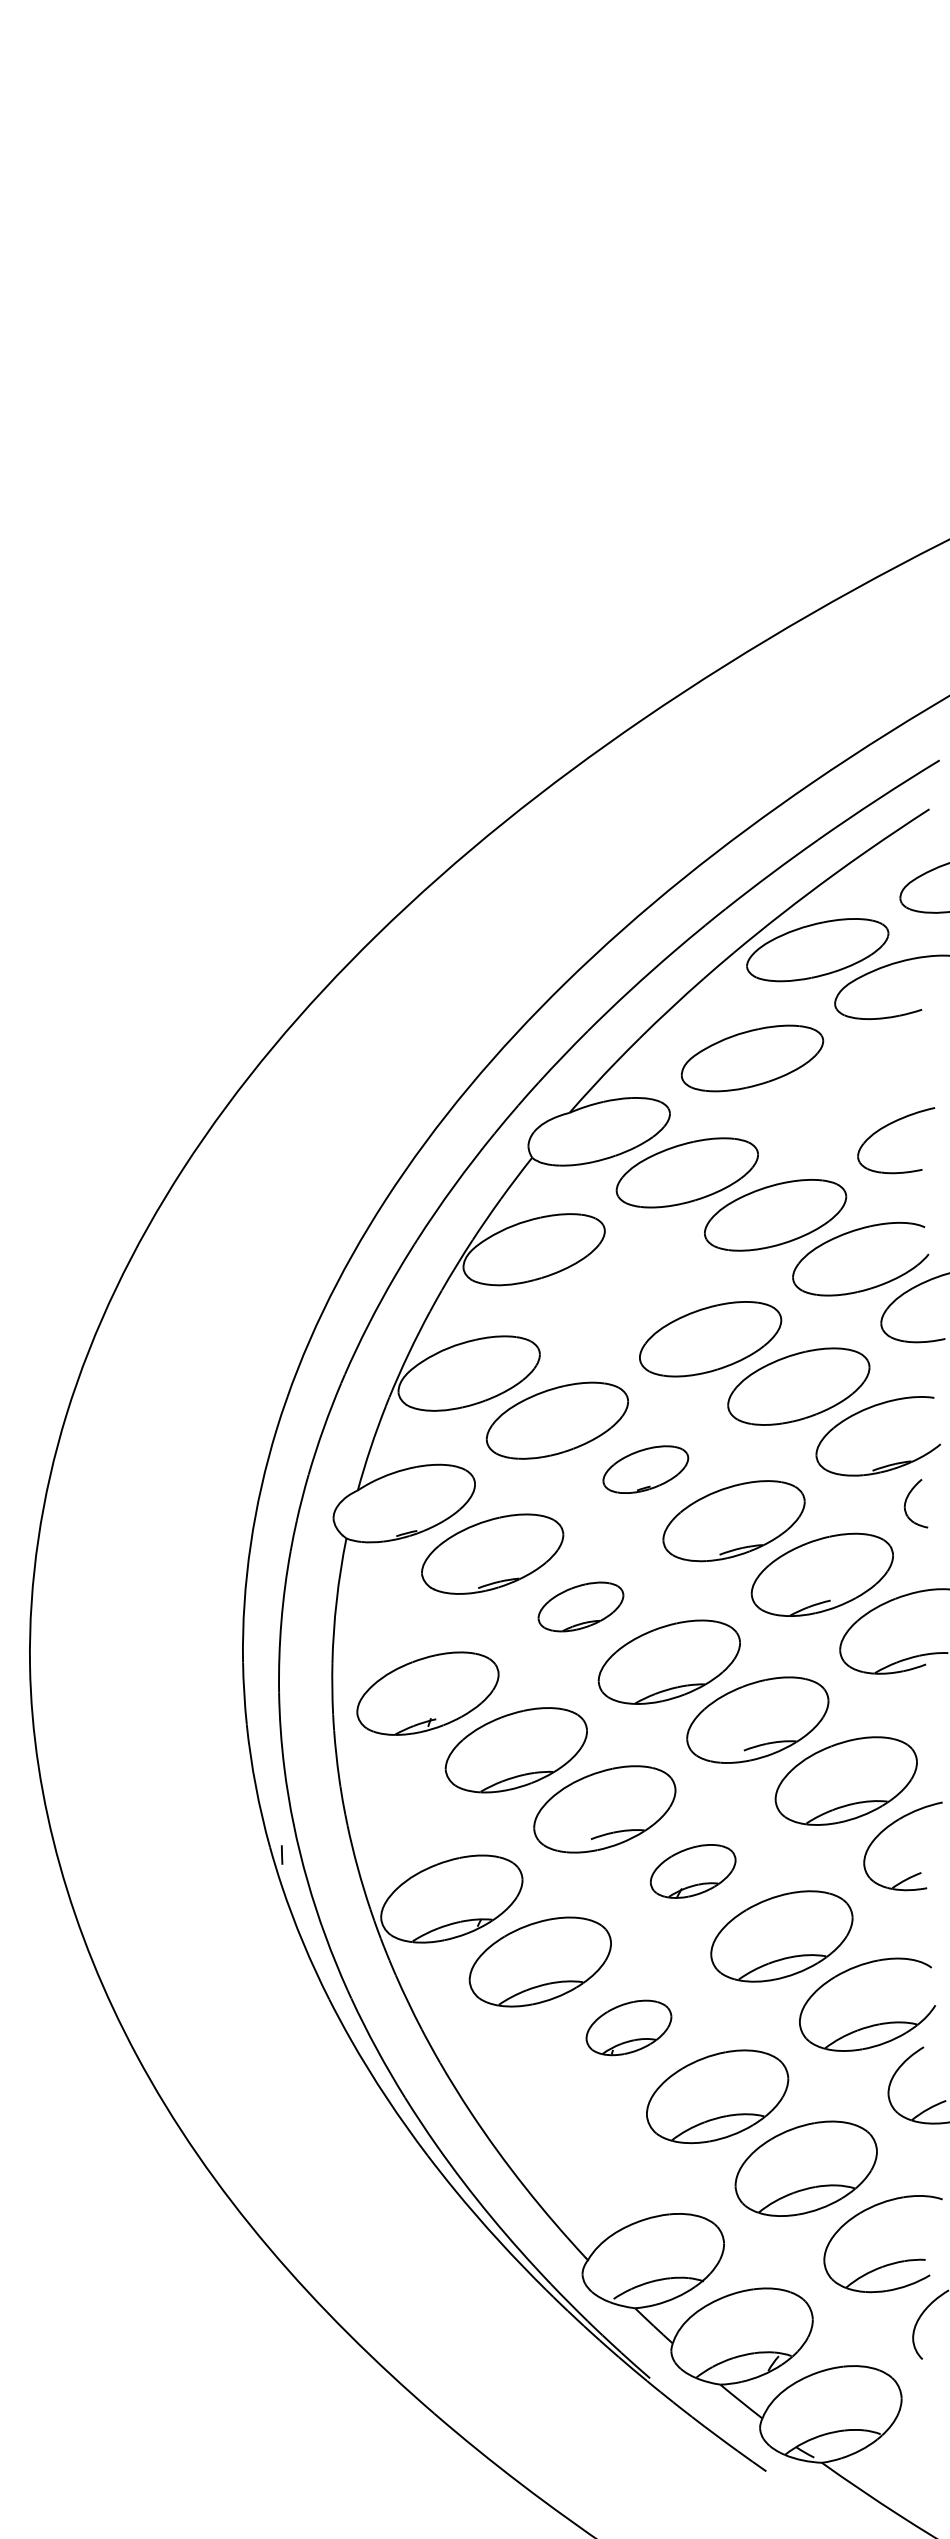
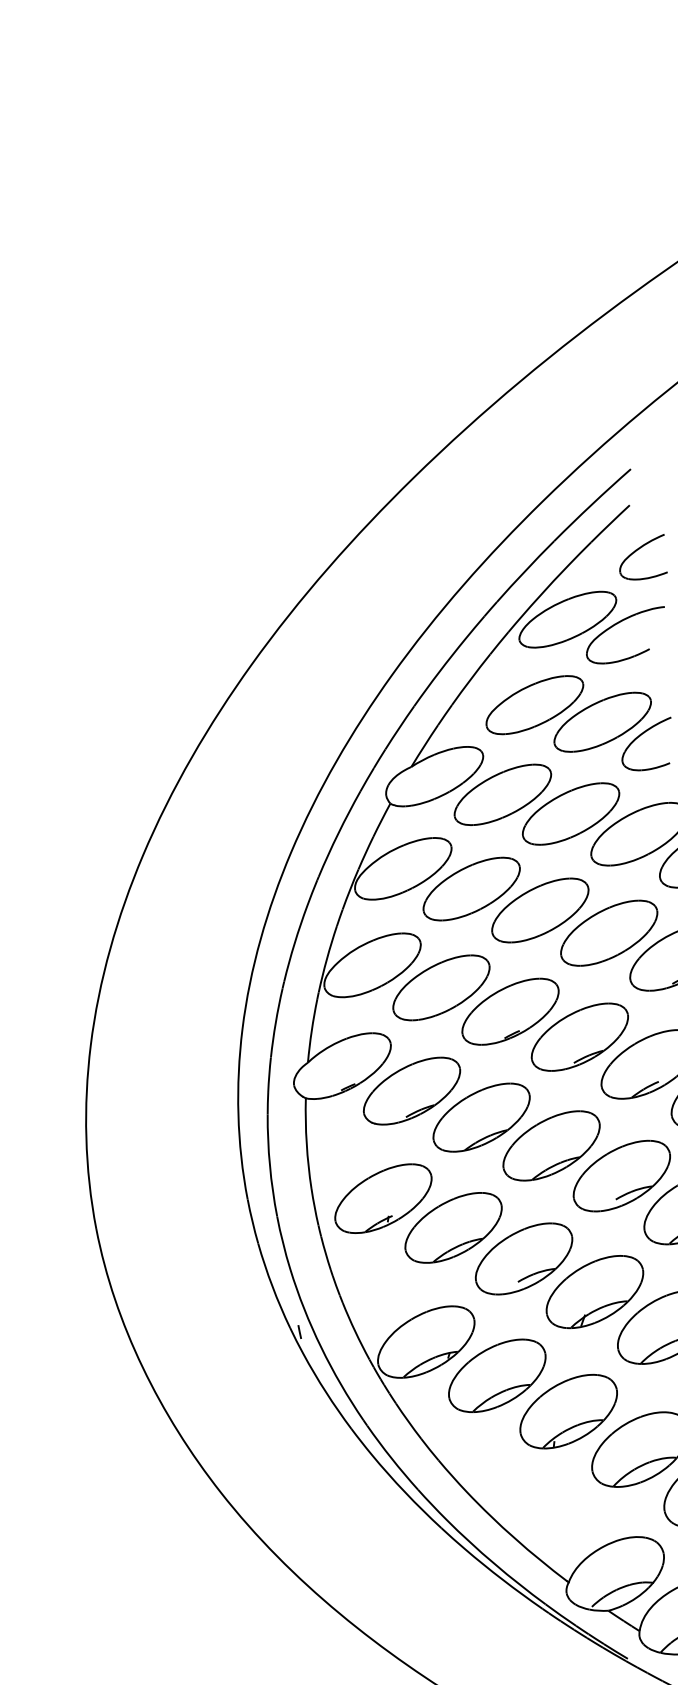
part: (840, 1097) -> (602, 721), added
part: (621, 1293) -> (471, 889), added
part: (645, 1469) -> (510, 1011), size x1.67
part: (580, 1606) -> (481, 1117), size x1.67
part: (692, 1871) -> (594, 1292), size x1.67
part: (628, 2027) -> (568, 1411), size x1.67

